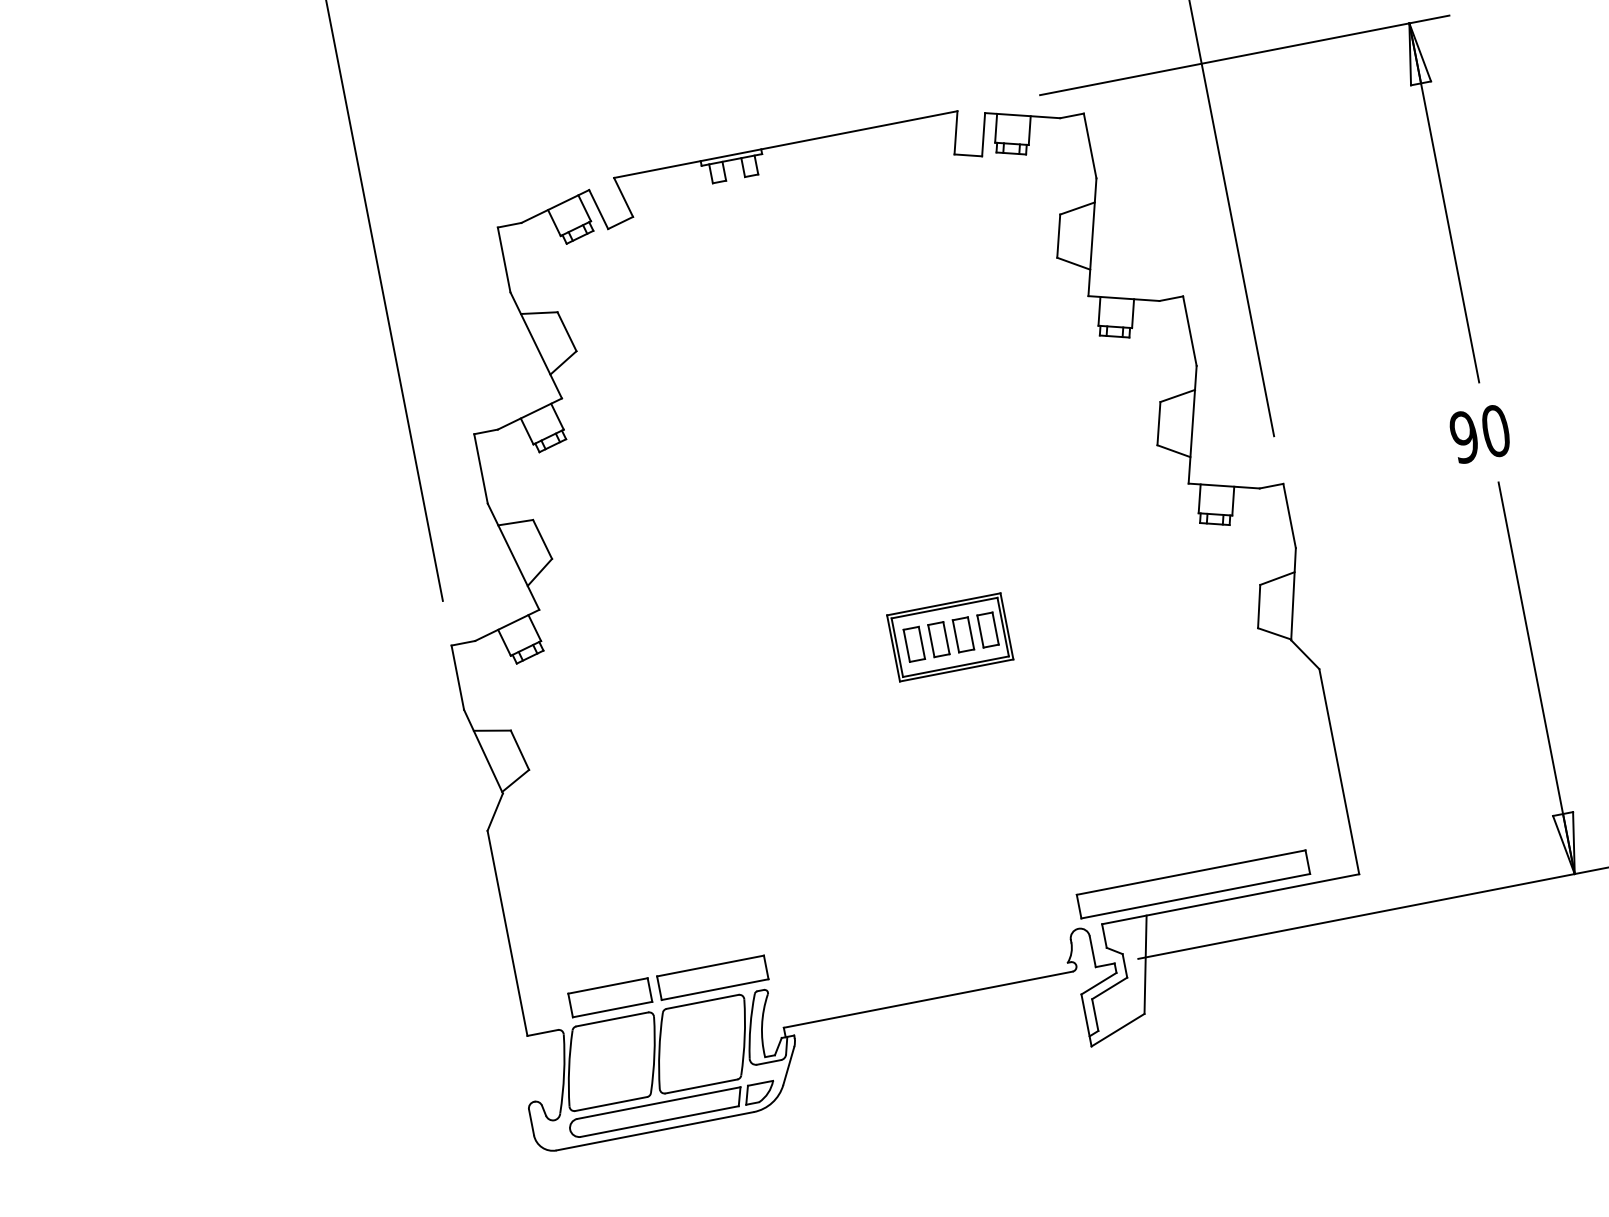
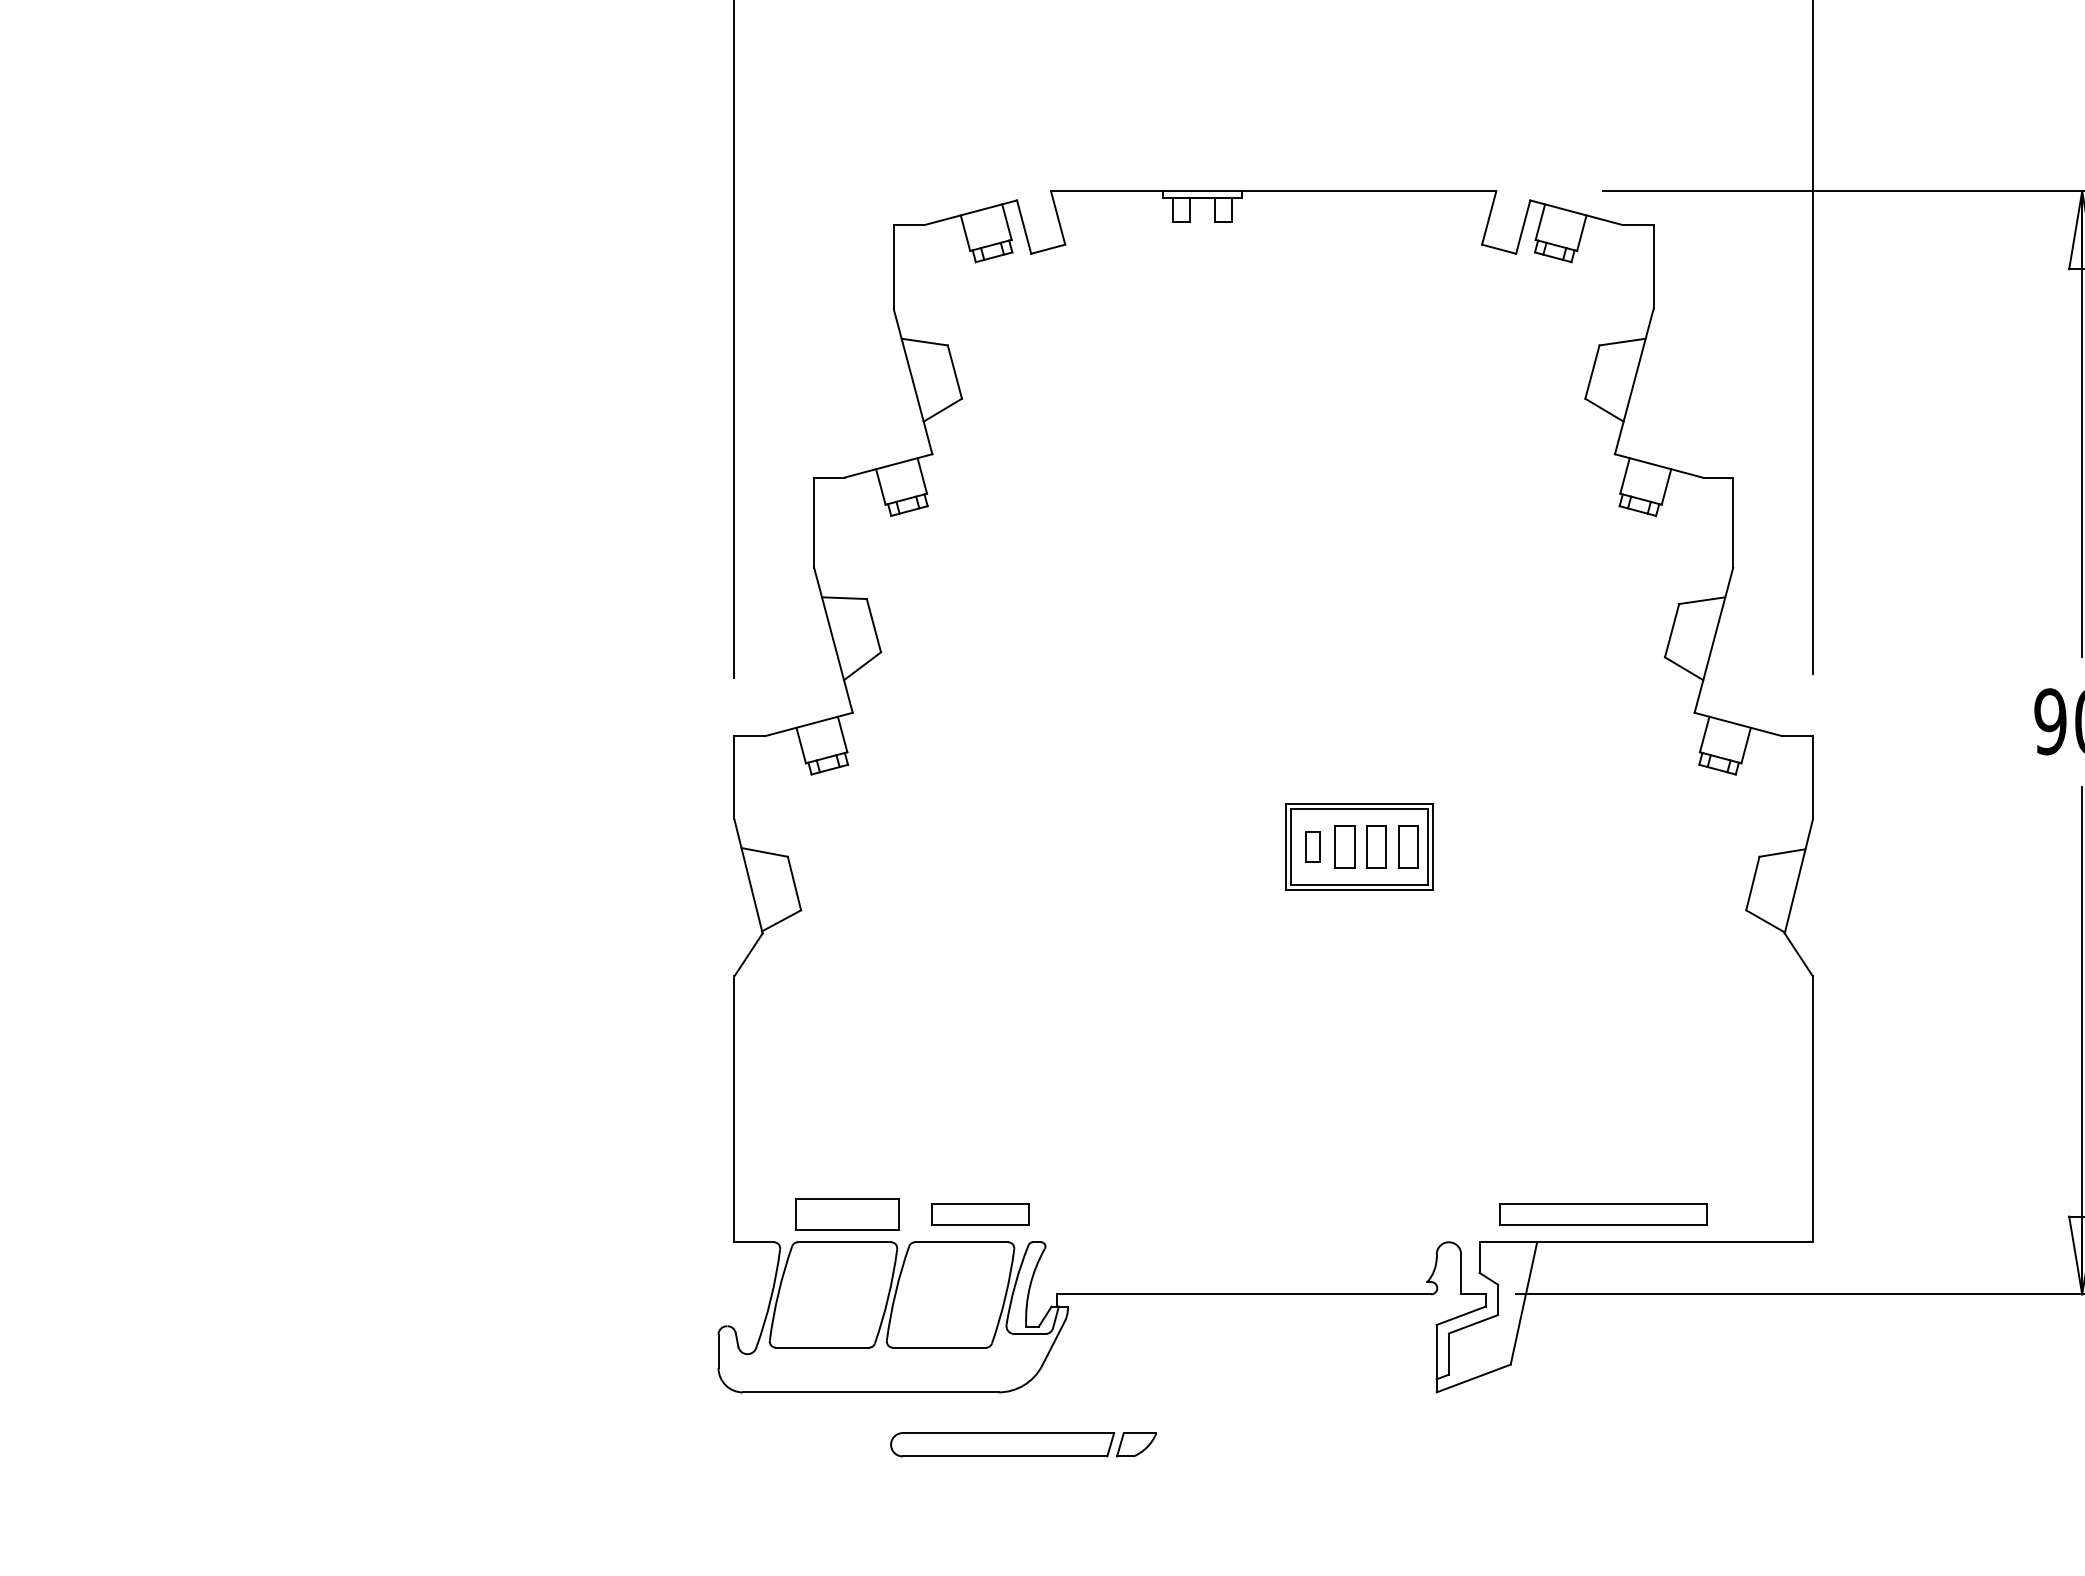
part: (913, 644) -> (1312, 846), size x0.7
part: (1193, 884) -> (1603, 1214), size x0.7
part: (712, 977) -> (979, 1214), size x0.7
part: (672, 1109) -> (1023, 1444), moved

